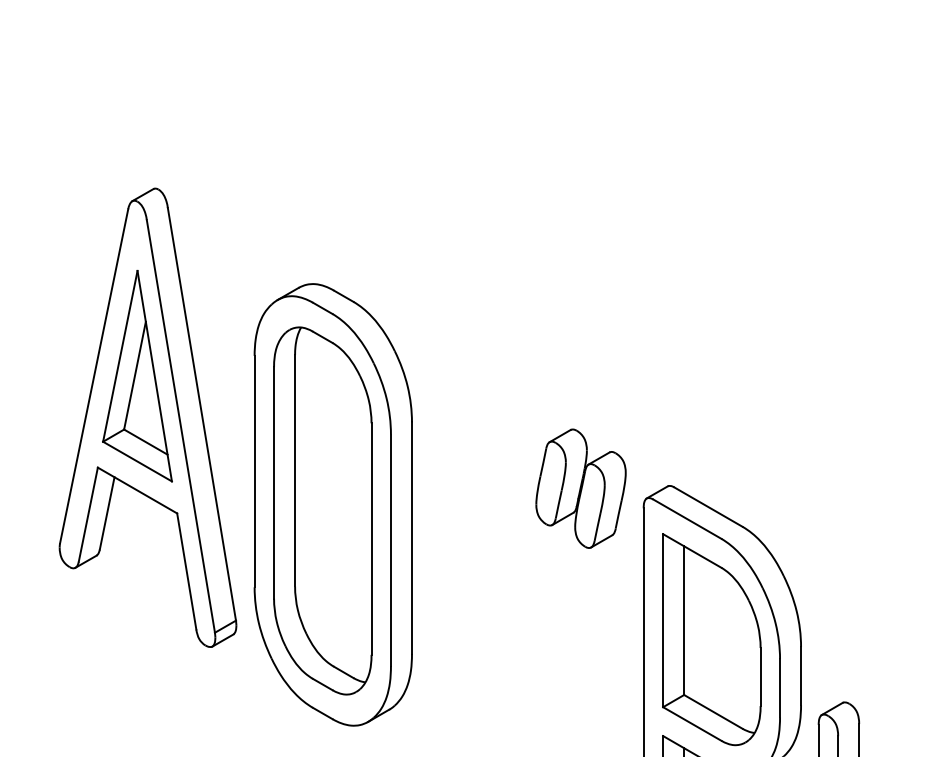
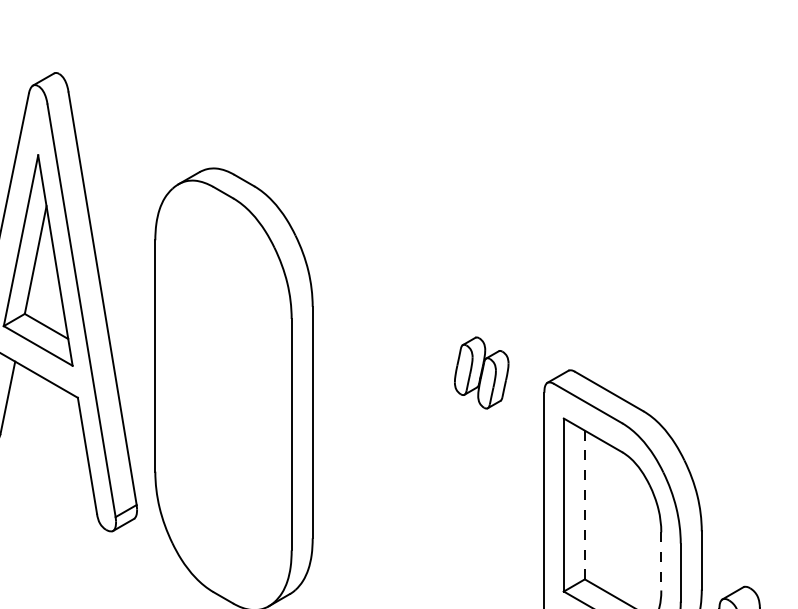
part: (580, 488) -> (481, 372), size x0.6
part: (322, 510) -> (223, 394), removed
line: (684, 620) -> (585, 504), solid -> dashed
line: (760, 677) -> (661, 561), solid -> dashed

